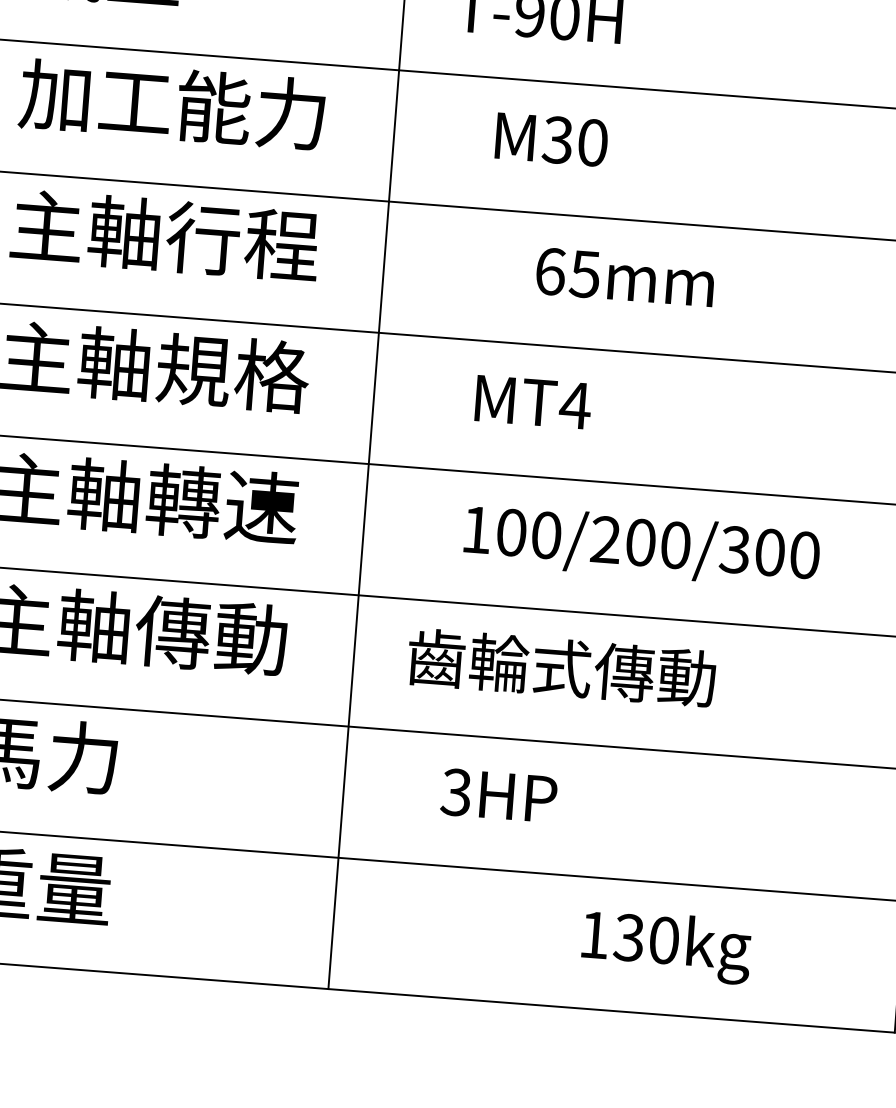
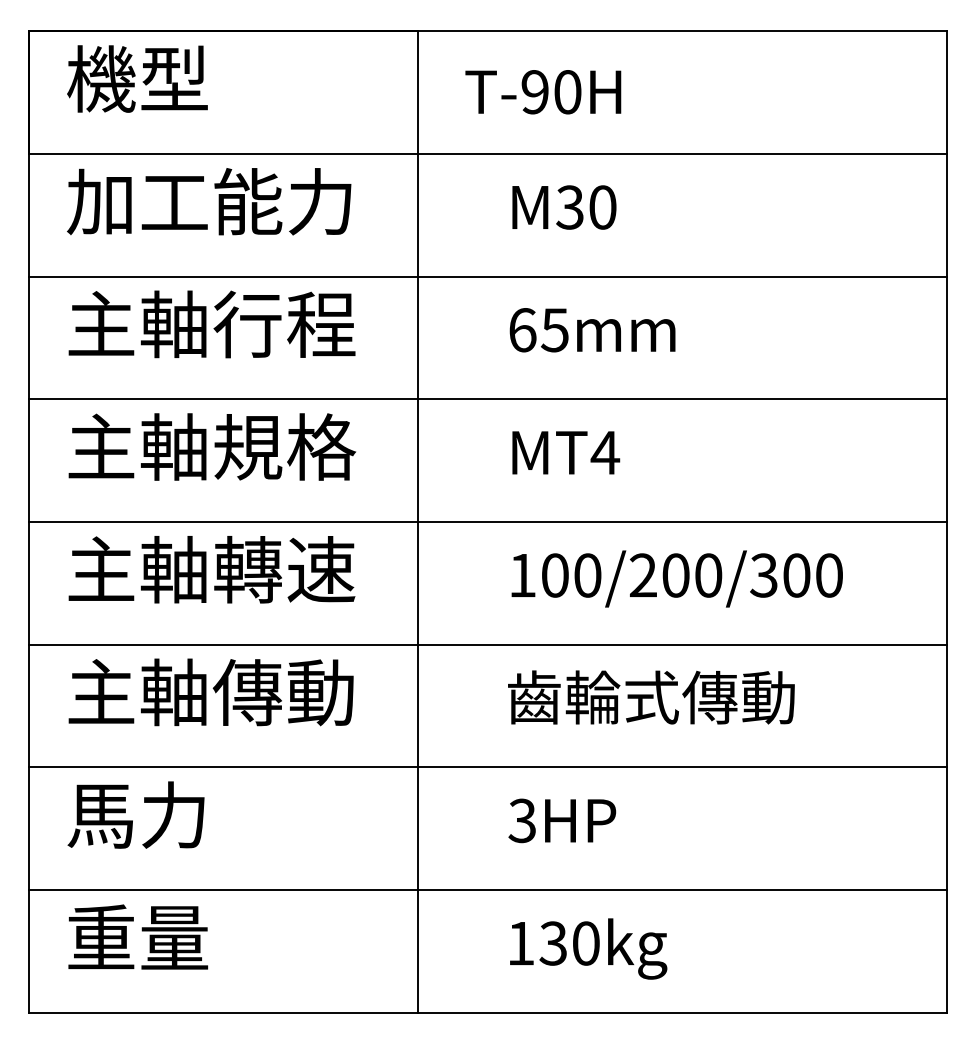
text: (625, 277) -> (592, 330), moved
text: (561, 667) -> (651, 697), moved
text: (666, 945) -> (588, 948), moved

